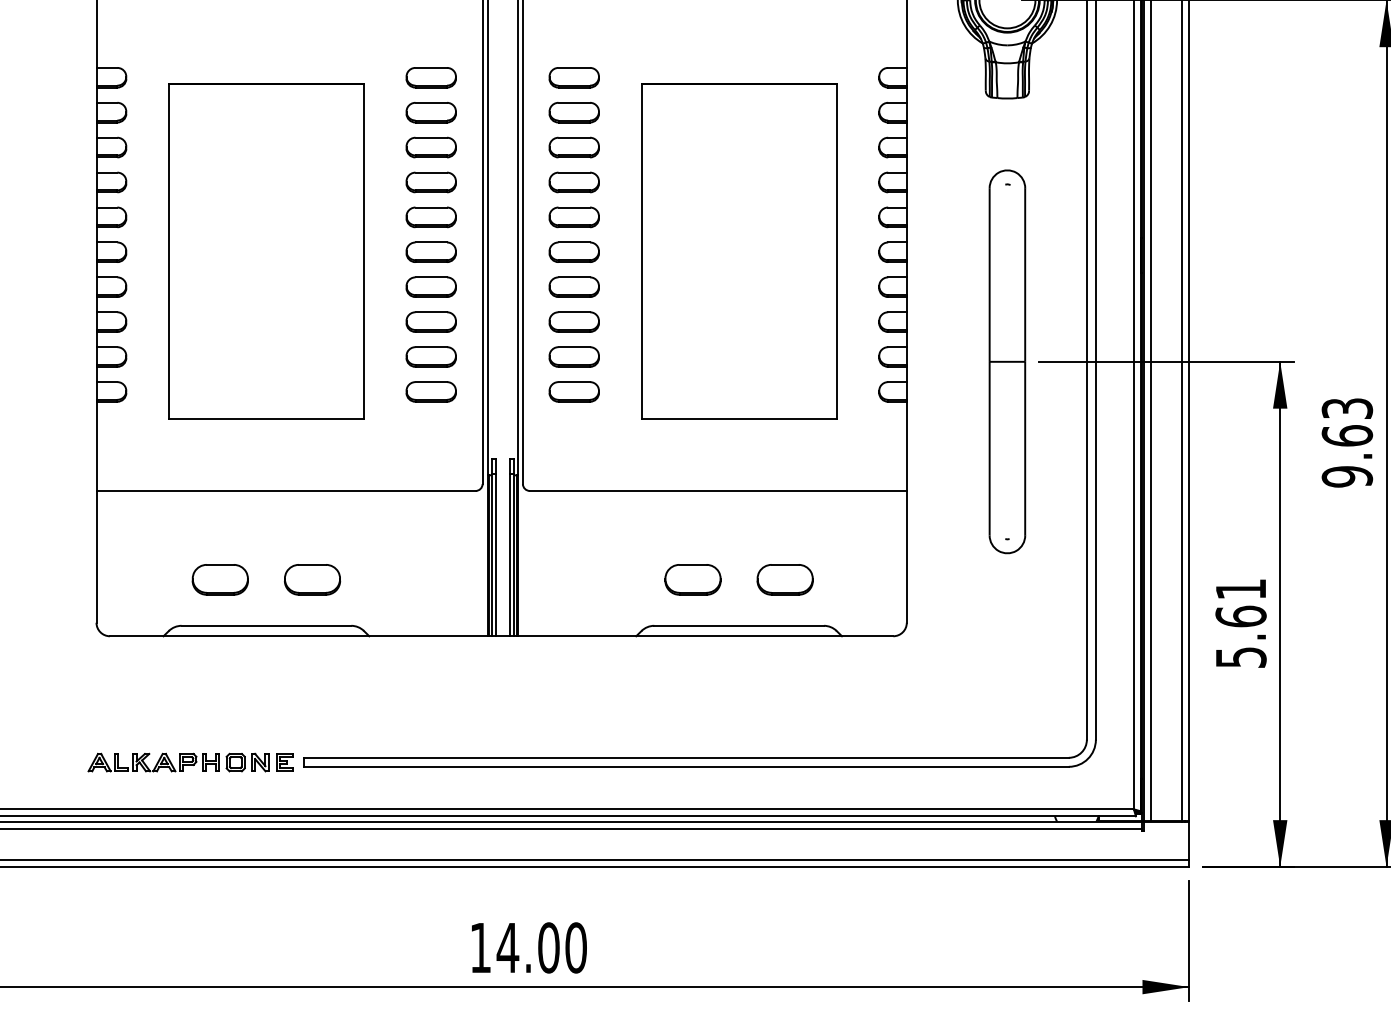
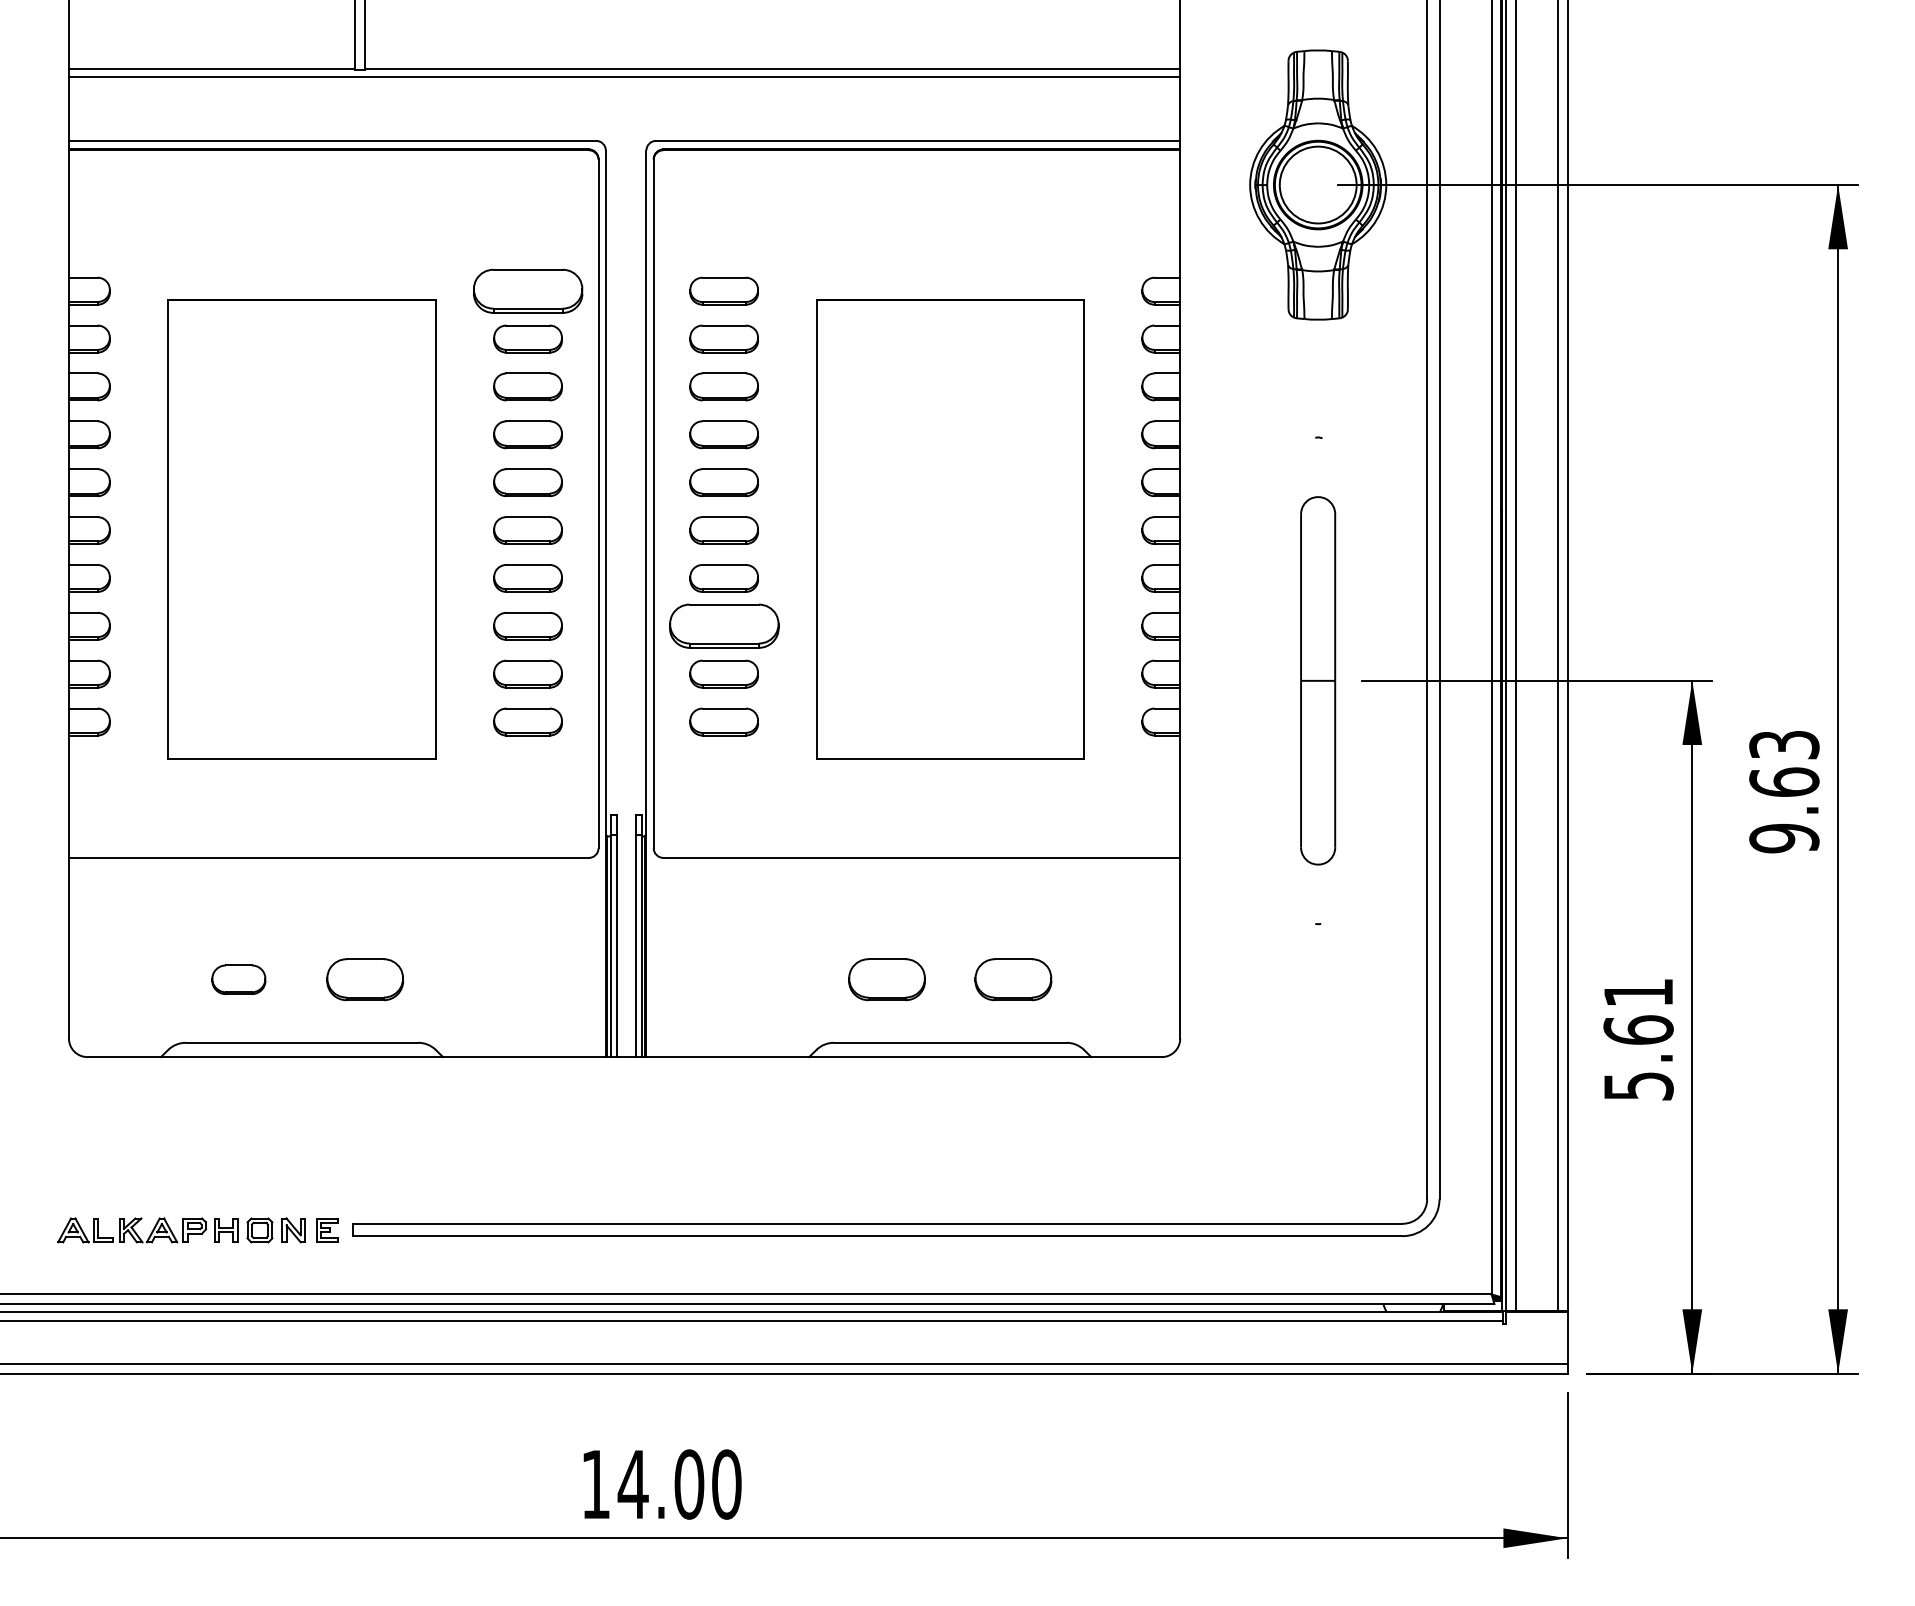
part: (430, 77) -> (527, 290), size x1.6
part: (573, 322) -> (723, 626), size x1.6
part: (1006, 361) -> (1317, 680), size x0.7
part: (220, 579) -> (238, 979), size x0.7

